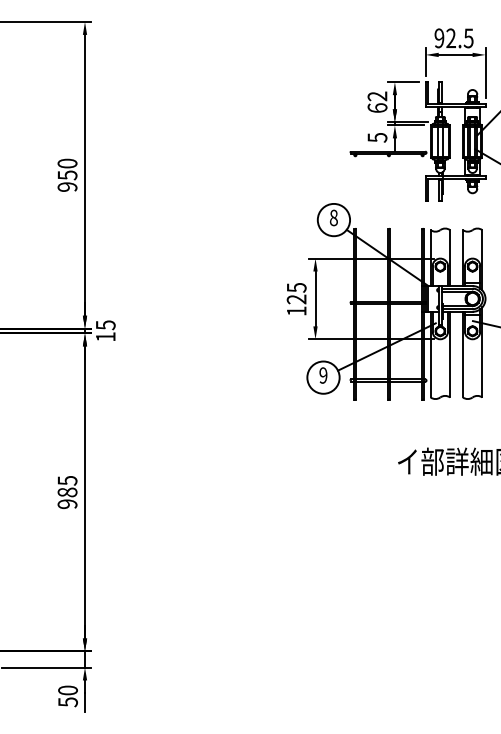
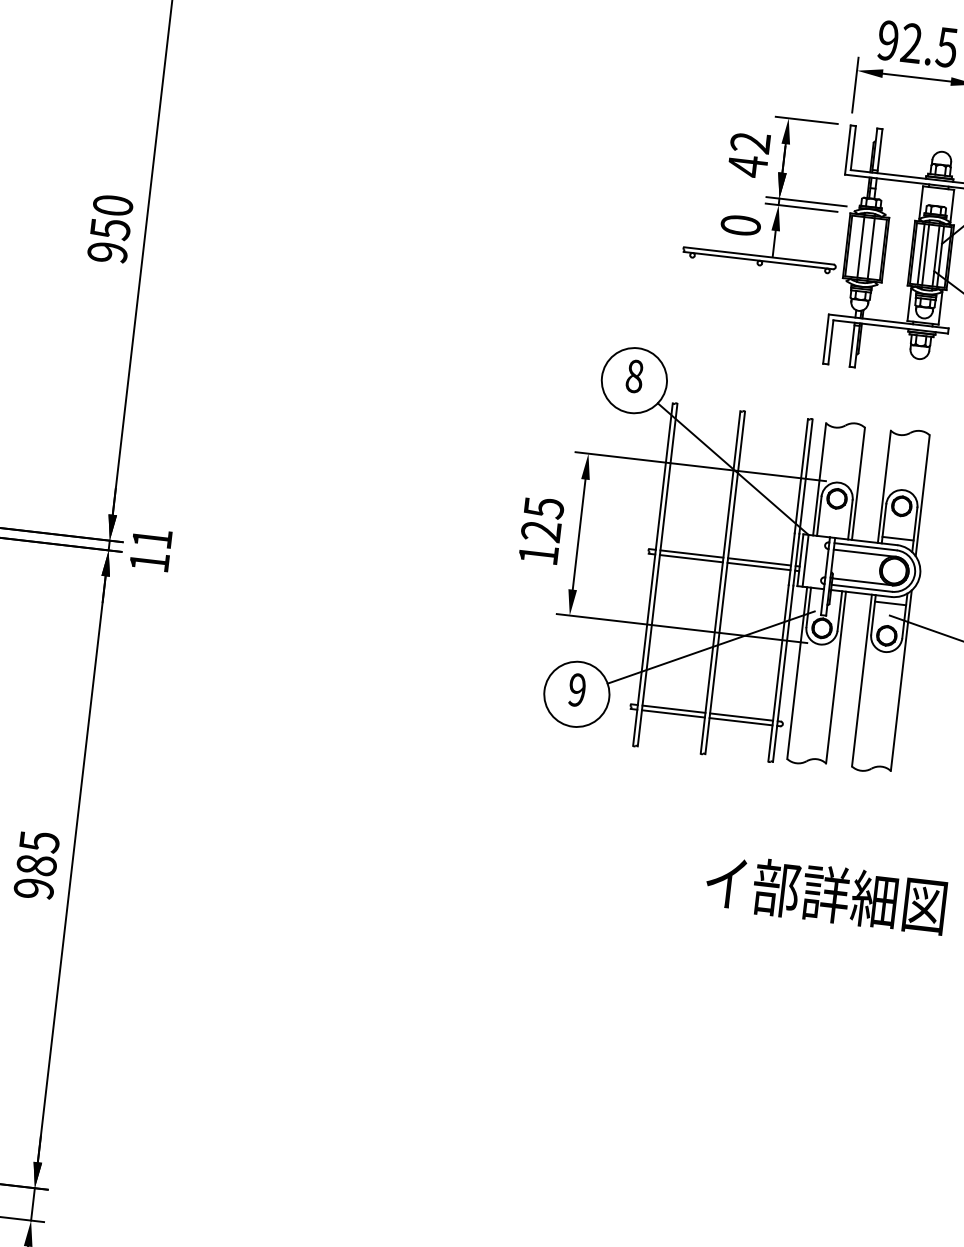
text: (377, 108) -> (747, 166), 62 -> 42
text: (377, 137) -> (740, 225), 5 -> 0
text: (105, 325) -> (151, 539), 15 -> 11

